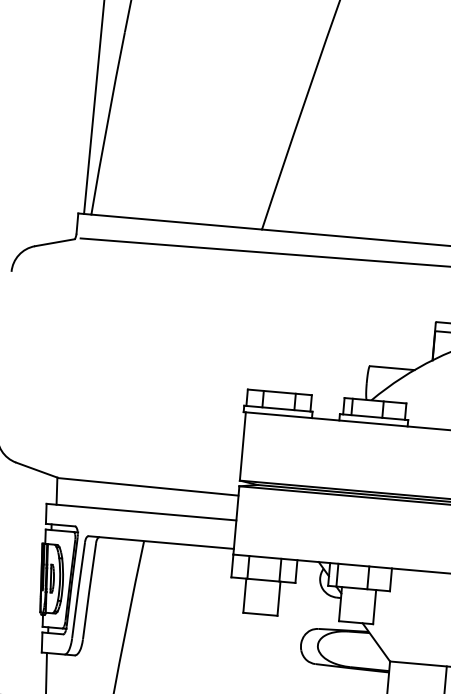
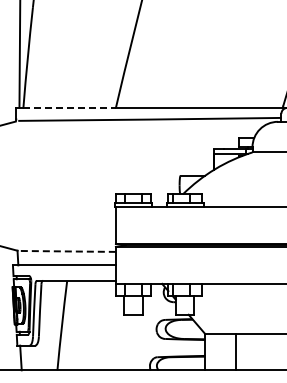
line: (178, 222) -> (70, 107), solid -> dashed
line: (149, 487) -> (67, 251), solid -> dashed

